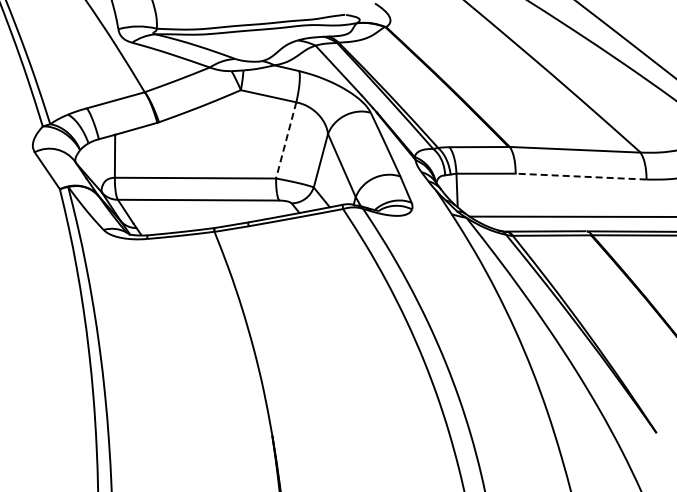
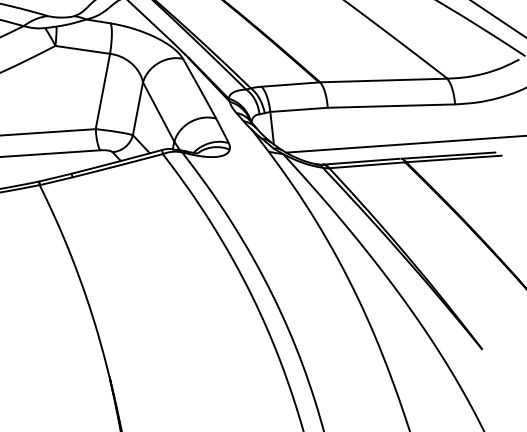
line: (286, 140) -> (103, 91), dashed -> solid
line: (581, 176) -> (391, 105), dashed -> solid

